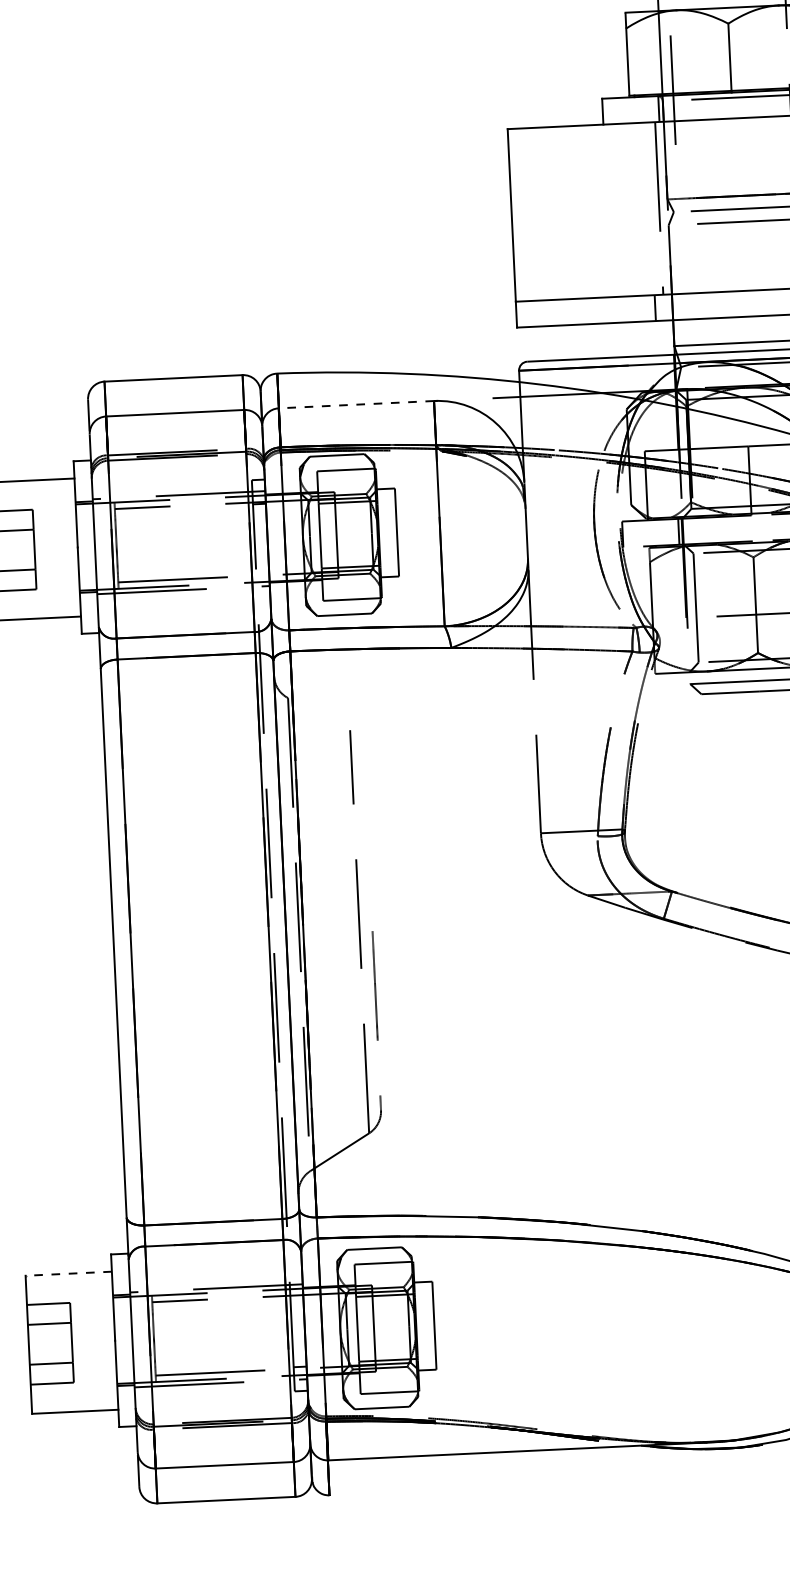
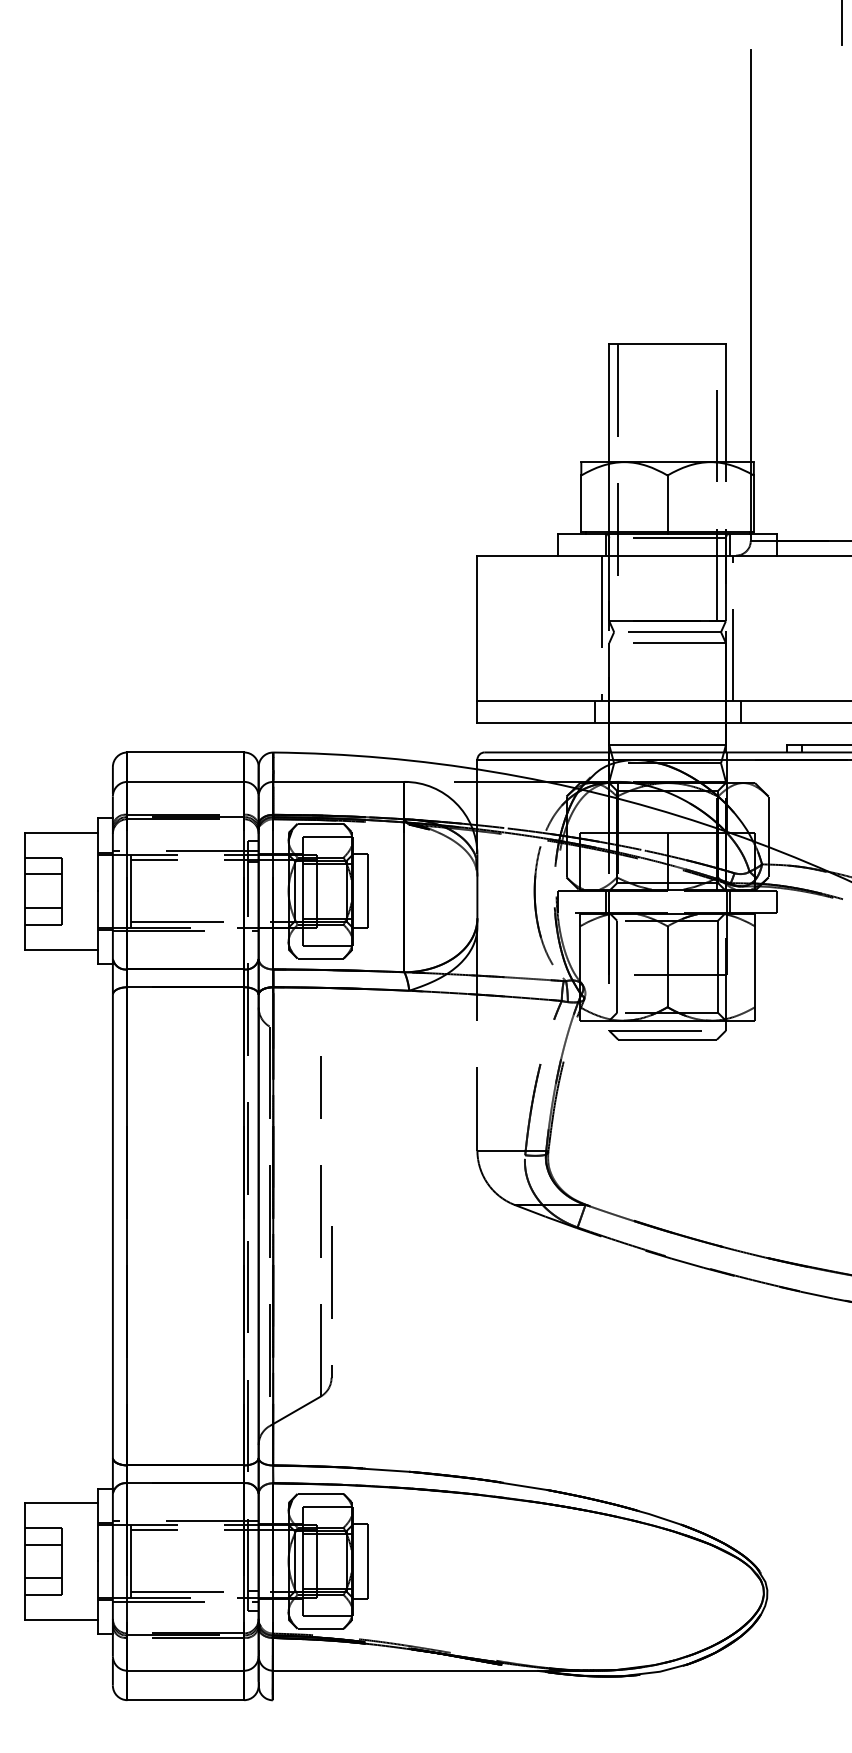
line: (355, 404) -> (338, 781), dashed -> solid
line: (68, 1274) -> (61, 1503), dashed -> solid

